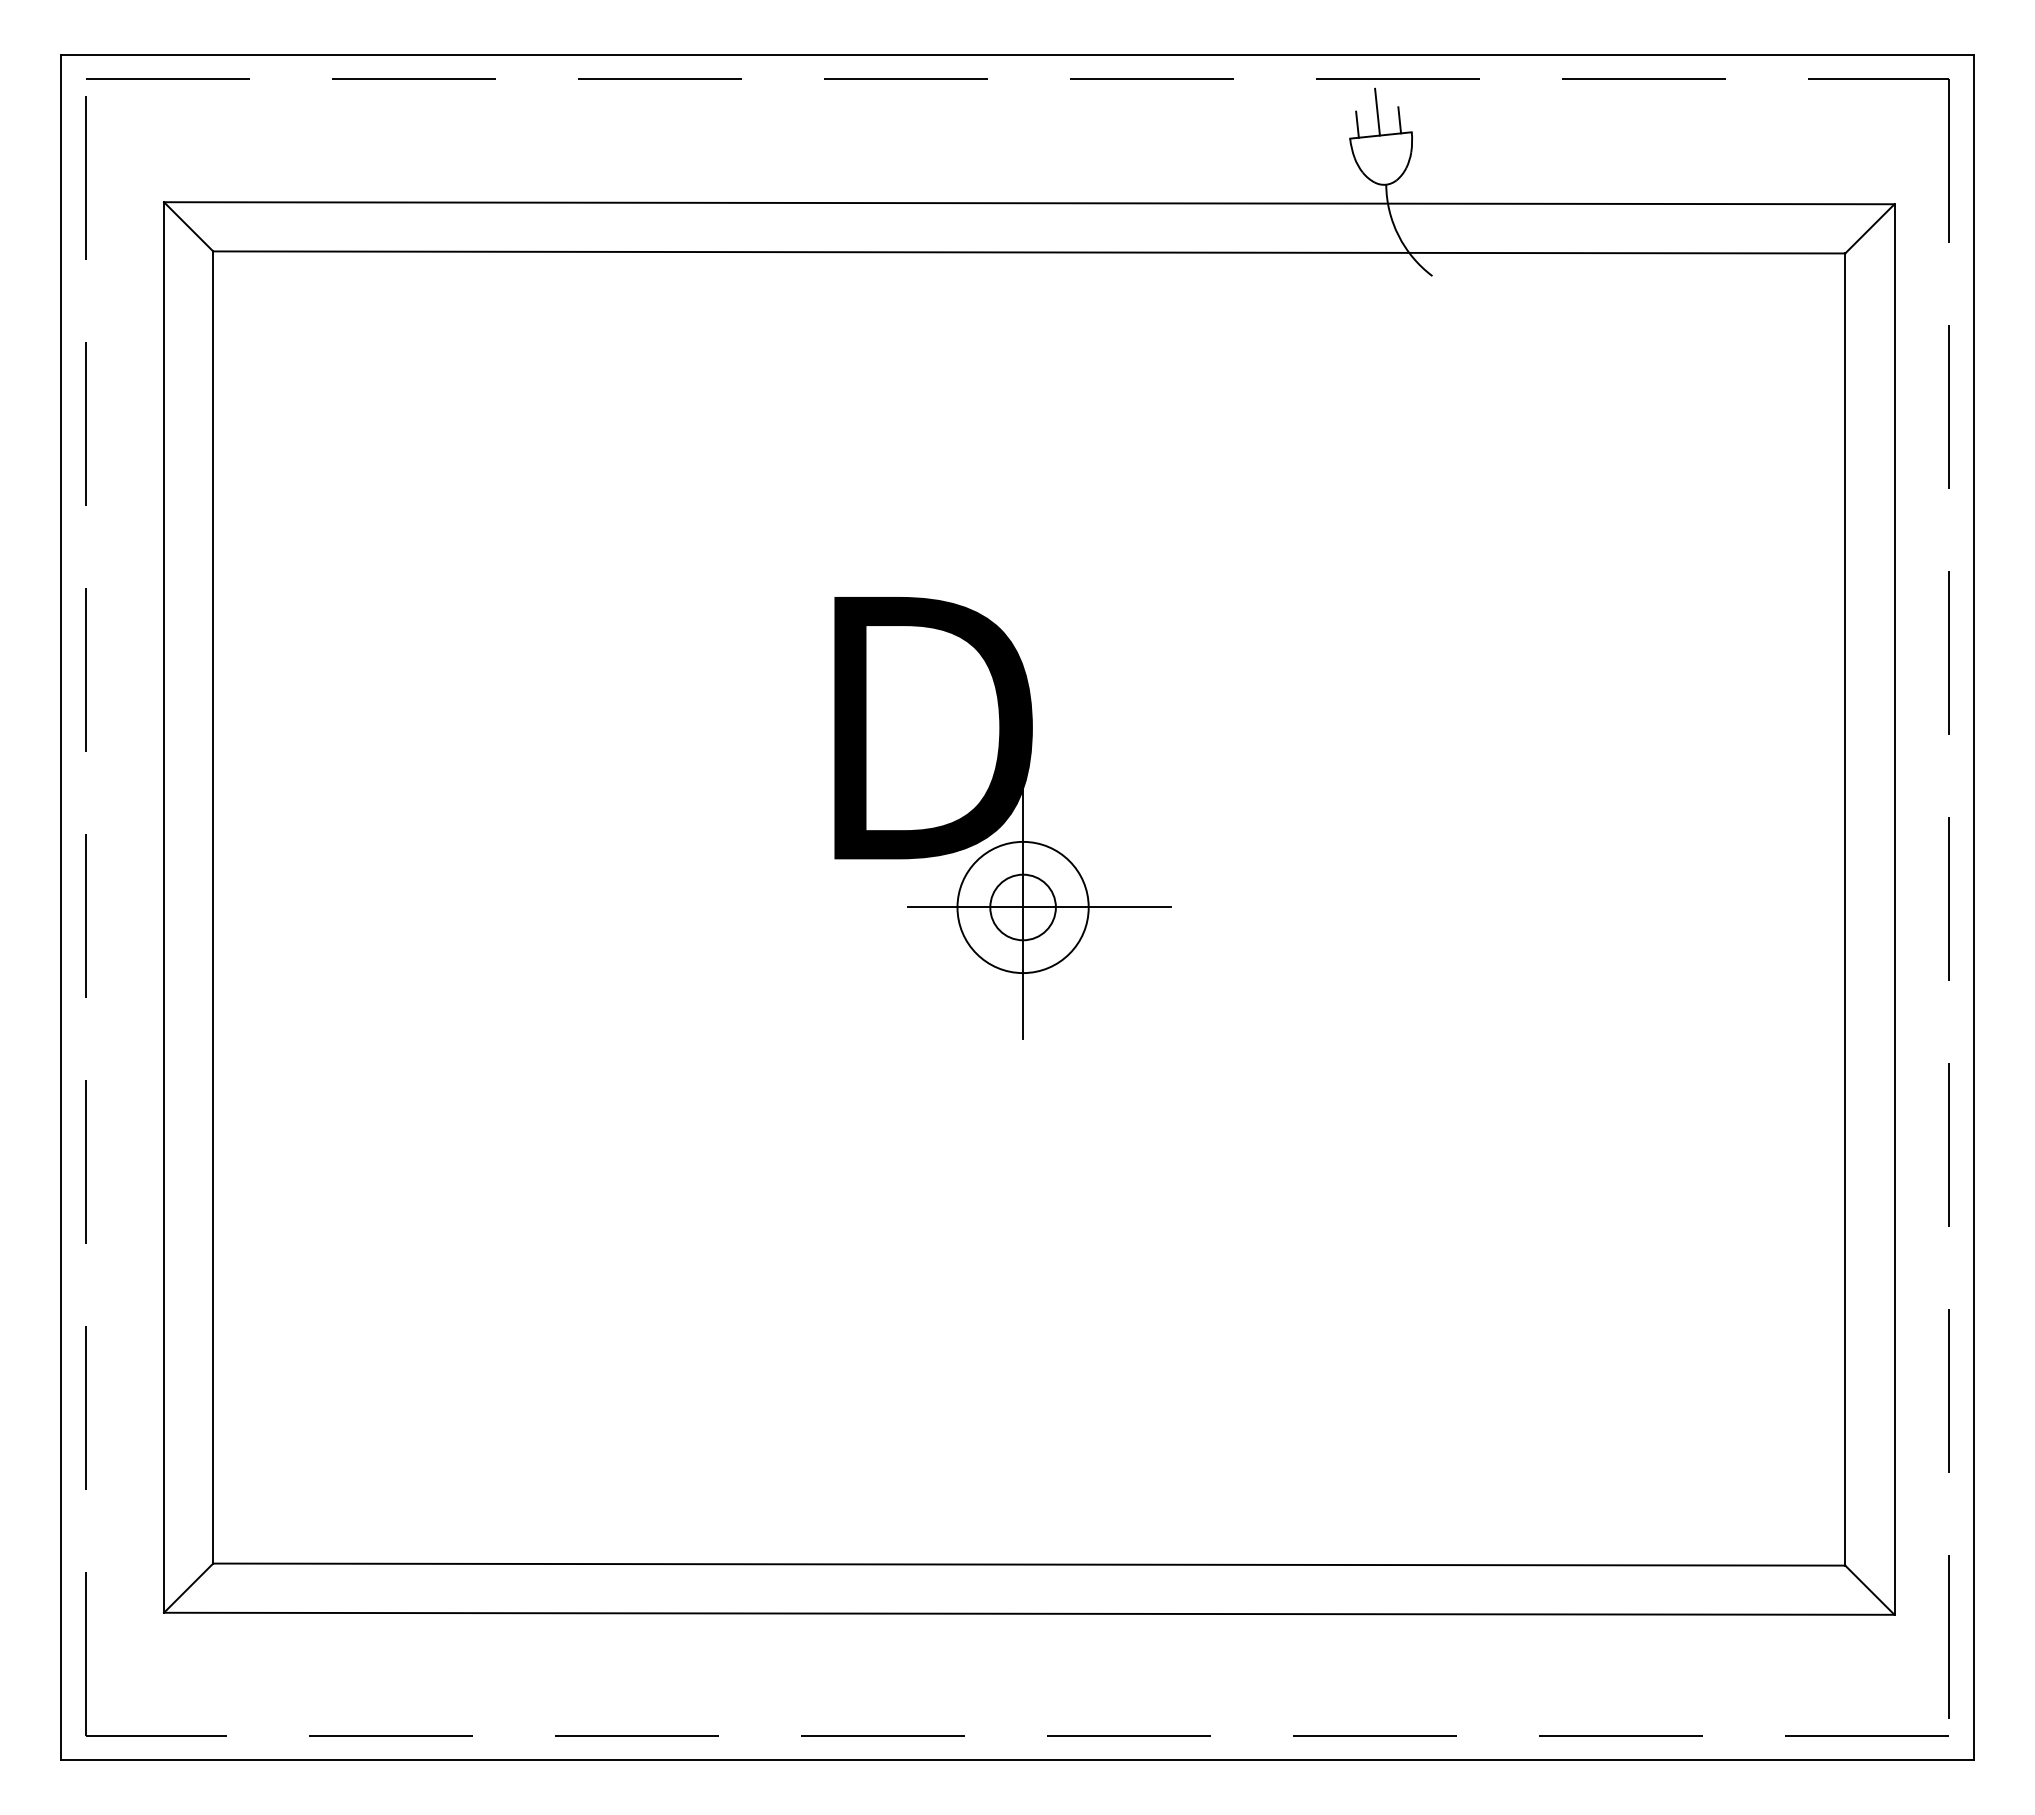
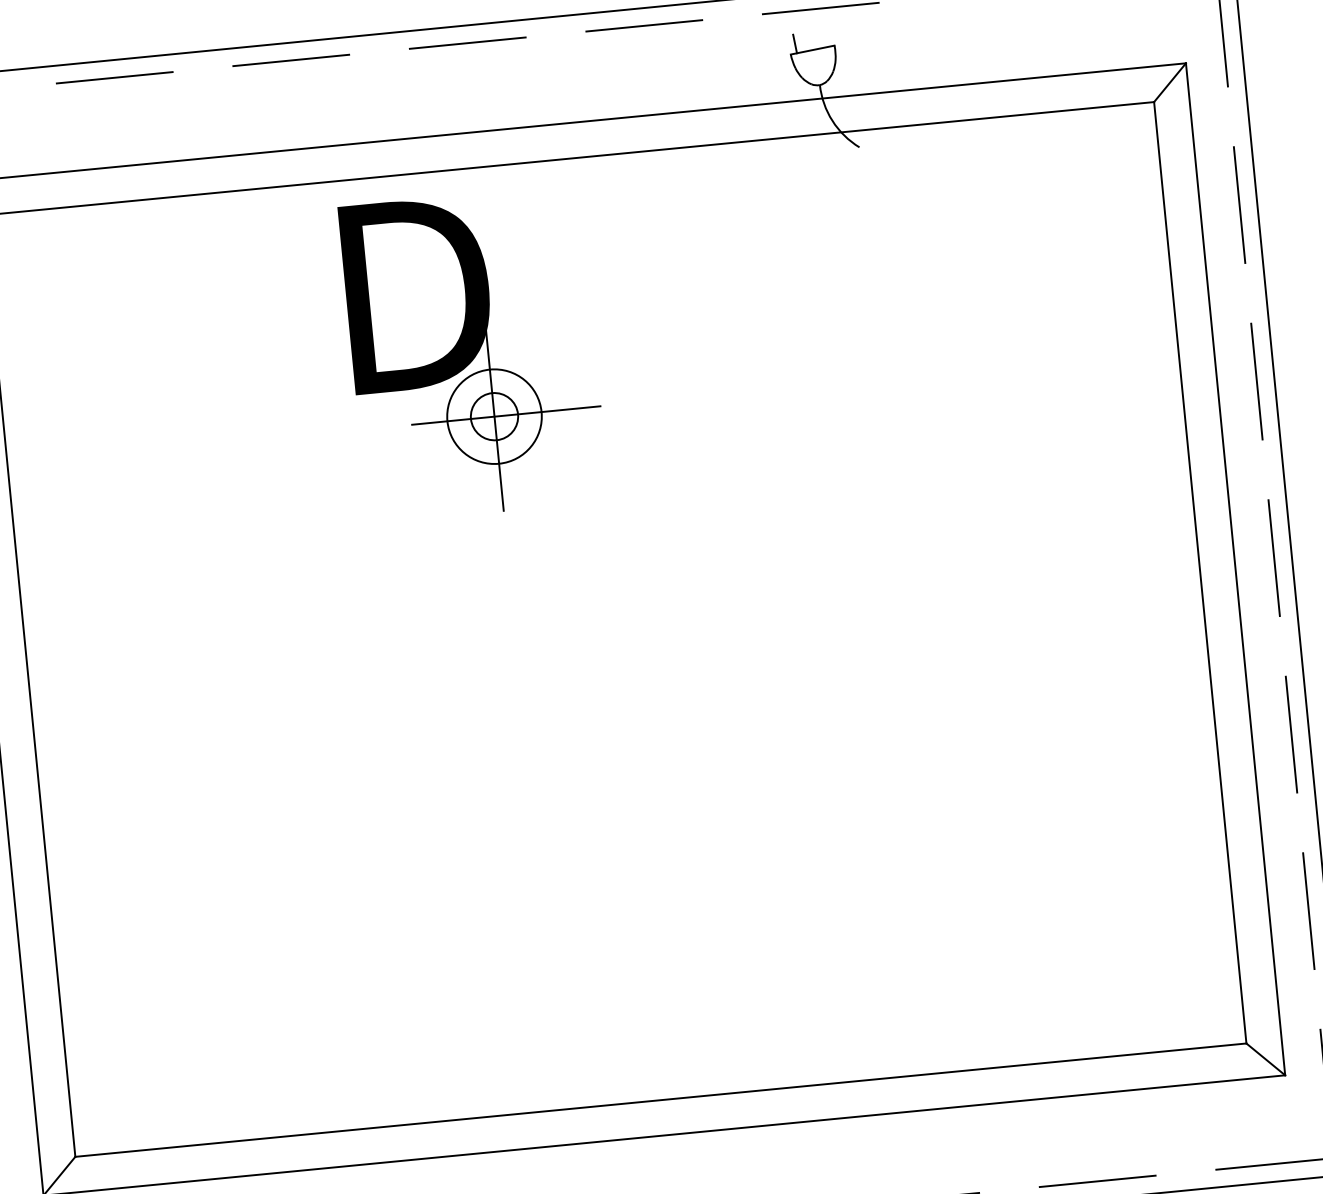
line: (1377, 111) -> (808, 33), removed
line: (1399, 120) -> (824, 38), removed
part: (1002, 818) -> (473, 354), moved

